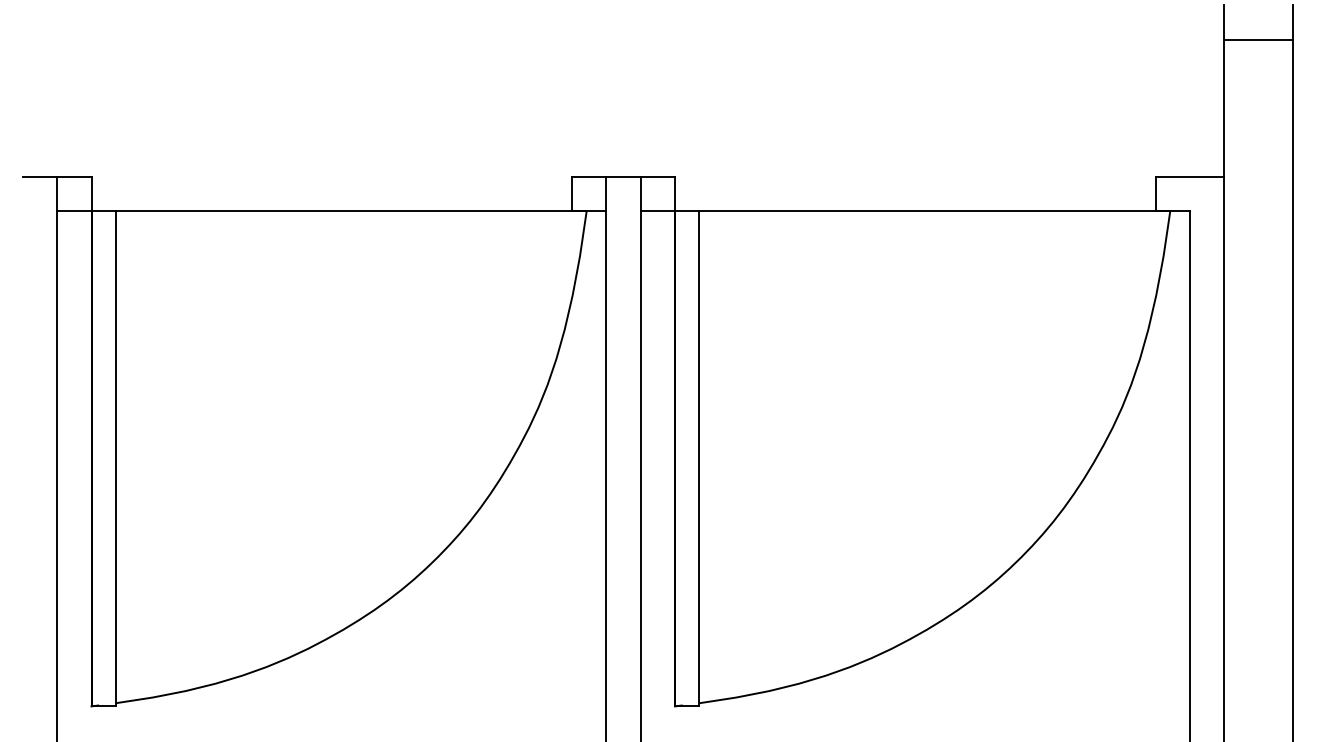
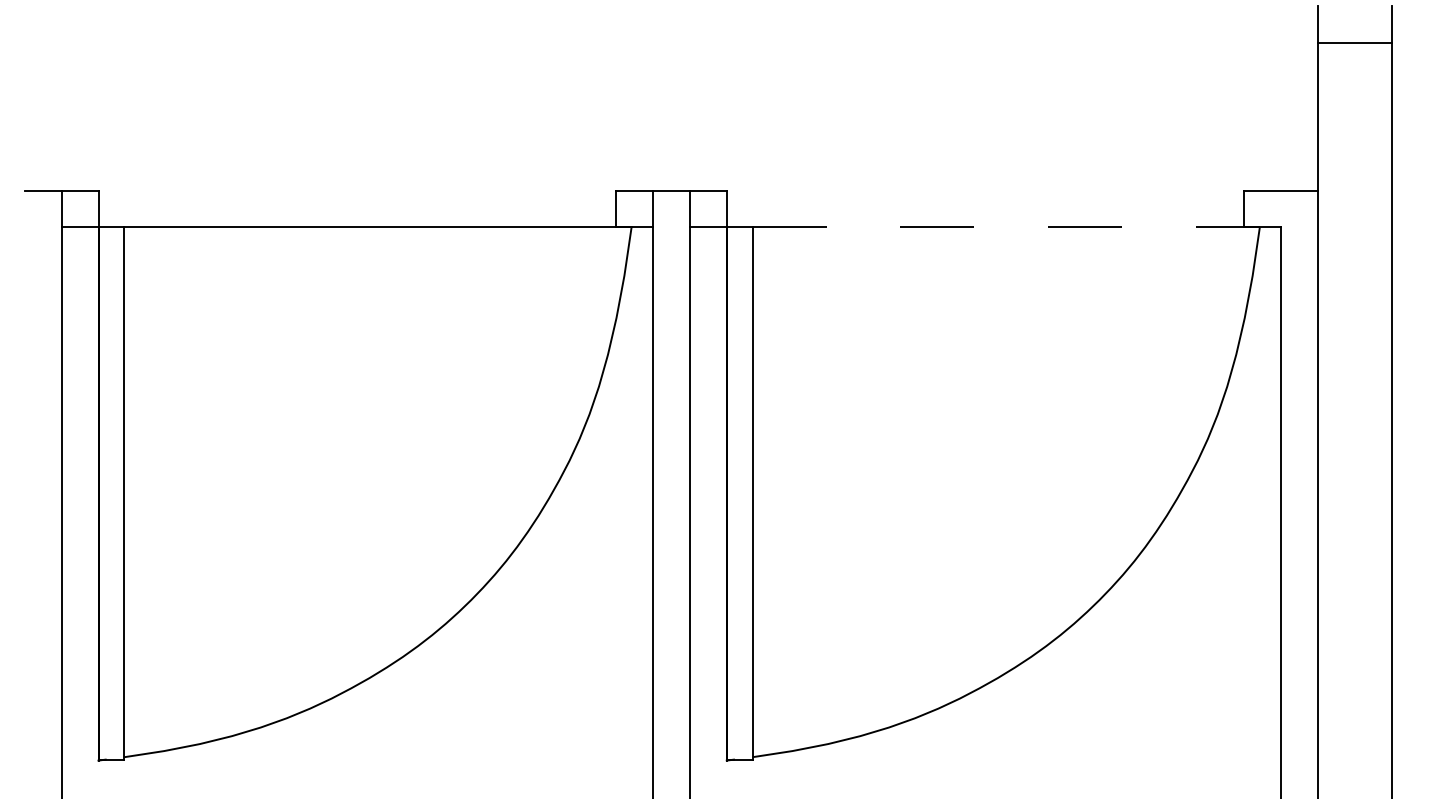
line: (934, 211) -> (1006, 227), solid -> dashed

